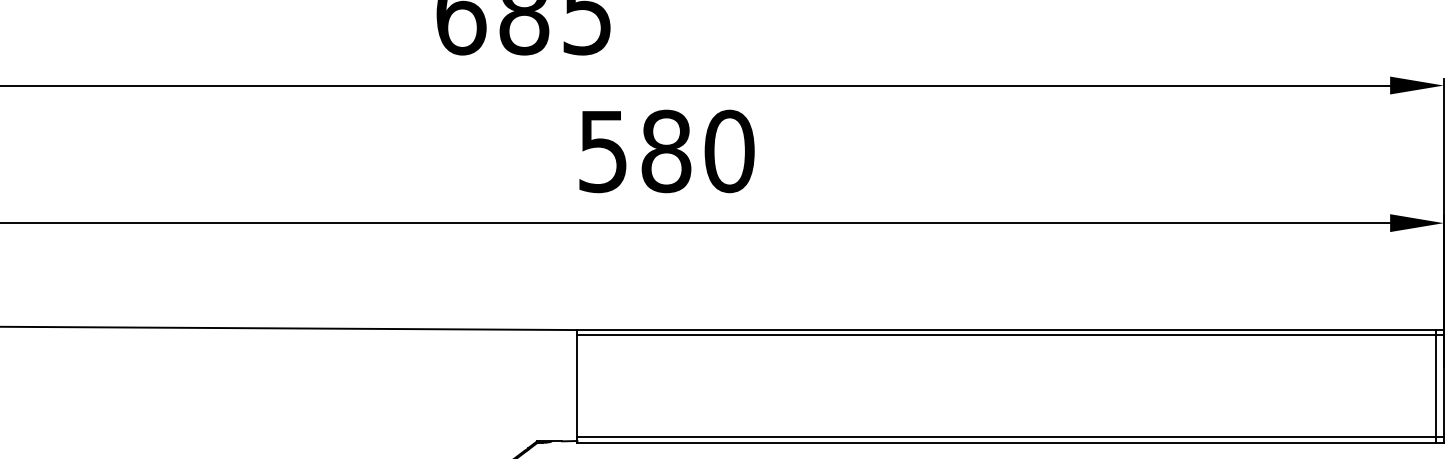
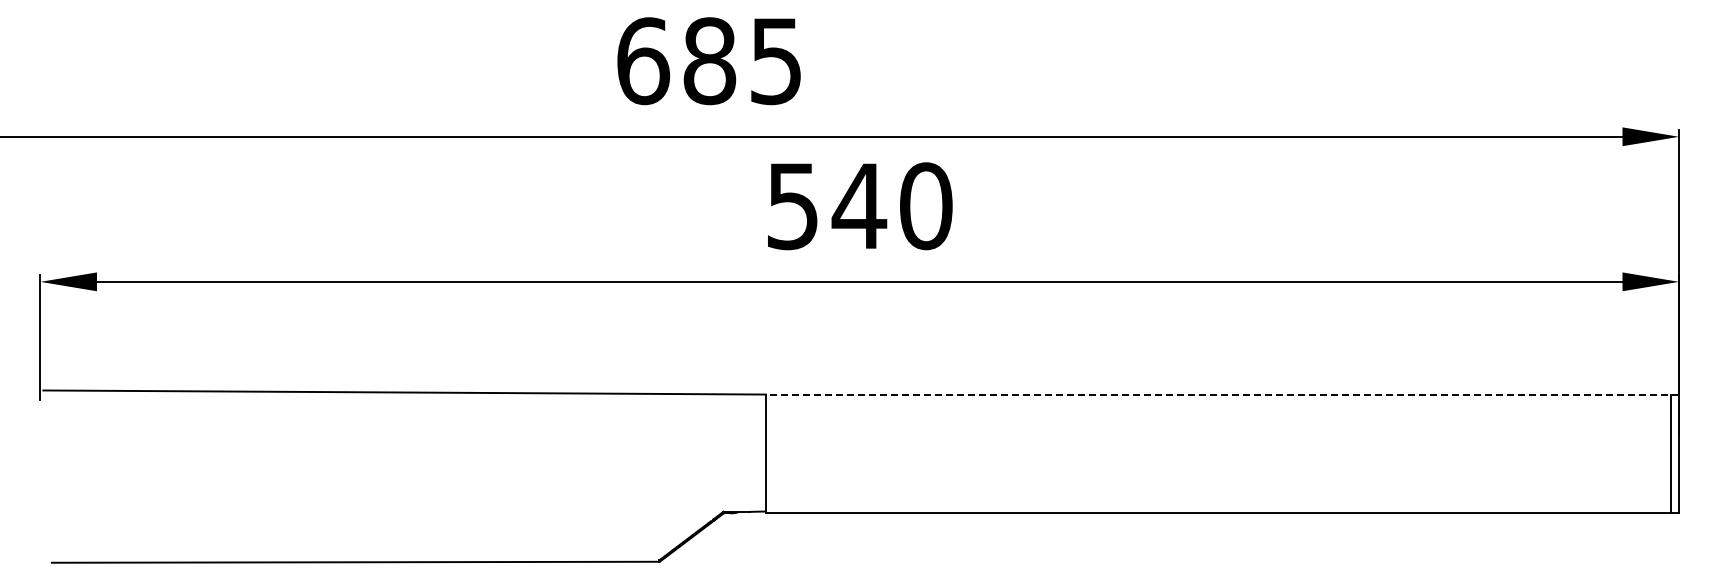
text: (666, 151) -> (859, 206), 580 -> 540
line: (1010, 330) -> (1222, 394), solid -> dashed
line: (1010, 335) -> (1222, 400), removed
line: (1010, 437) -> (1222, 507), removed

